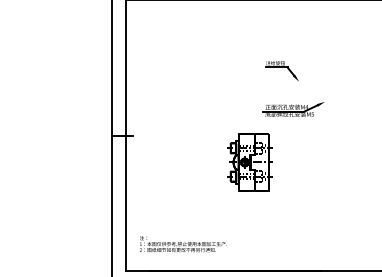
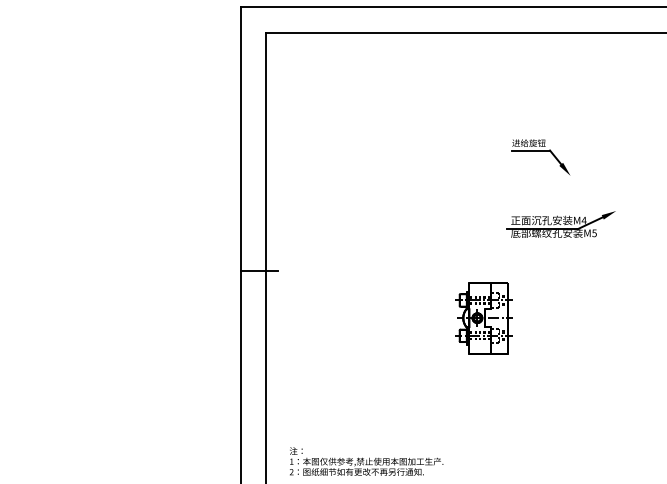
part: (249, 162) -> (483, 317), size x0.71

